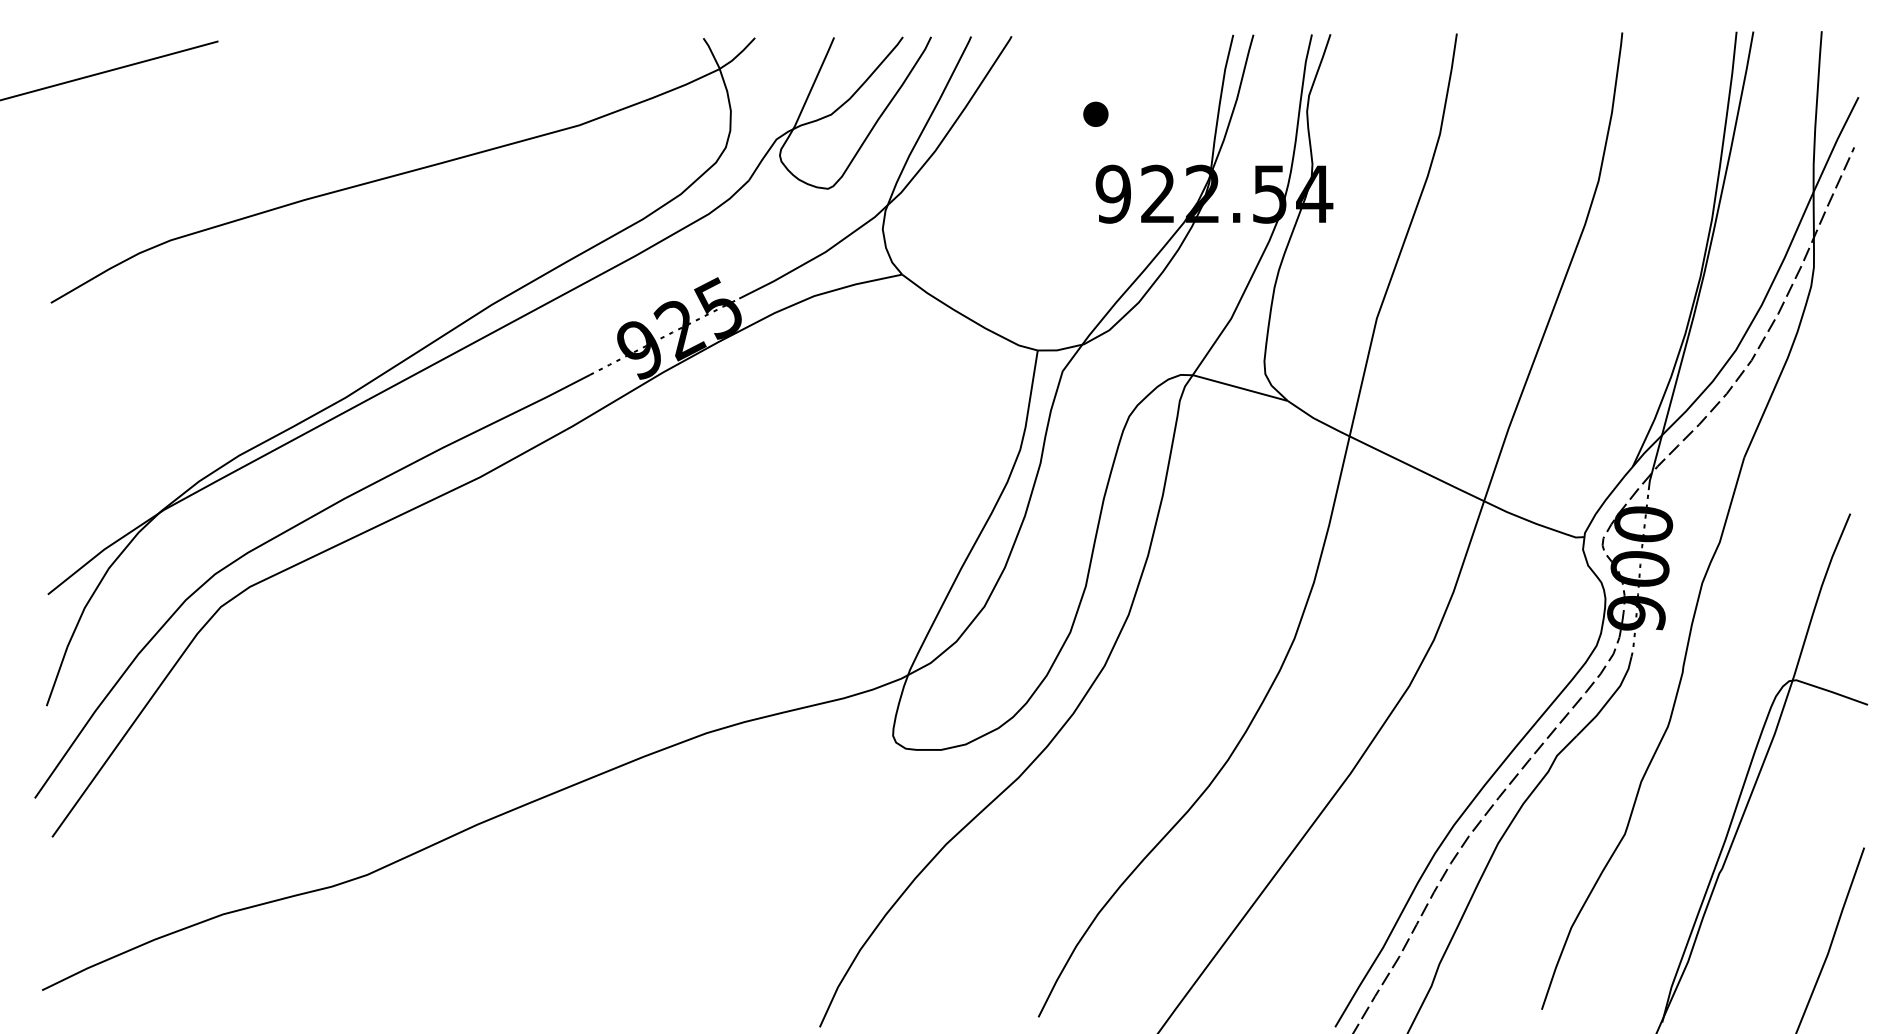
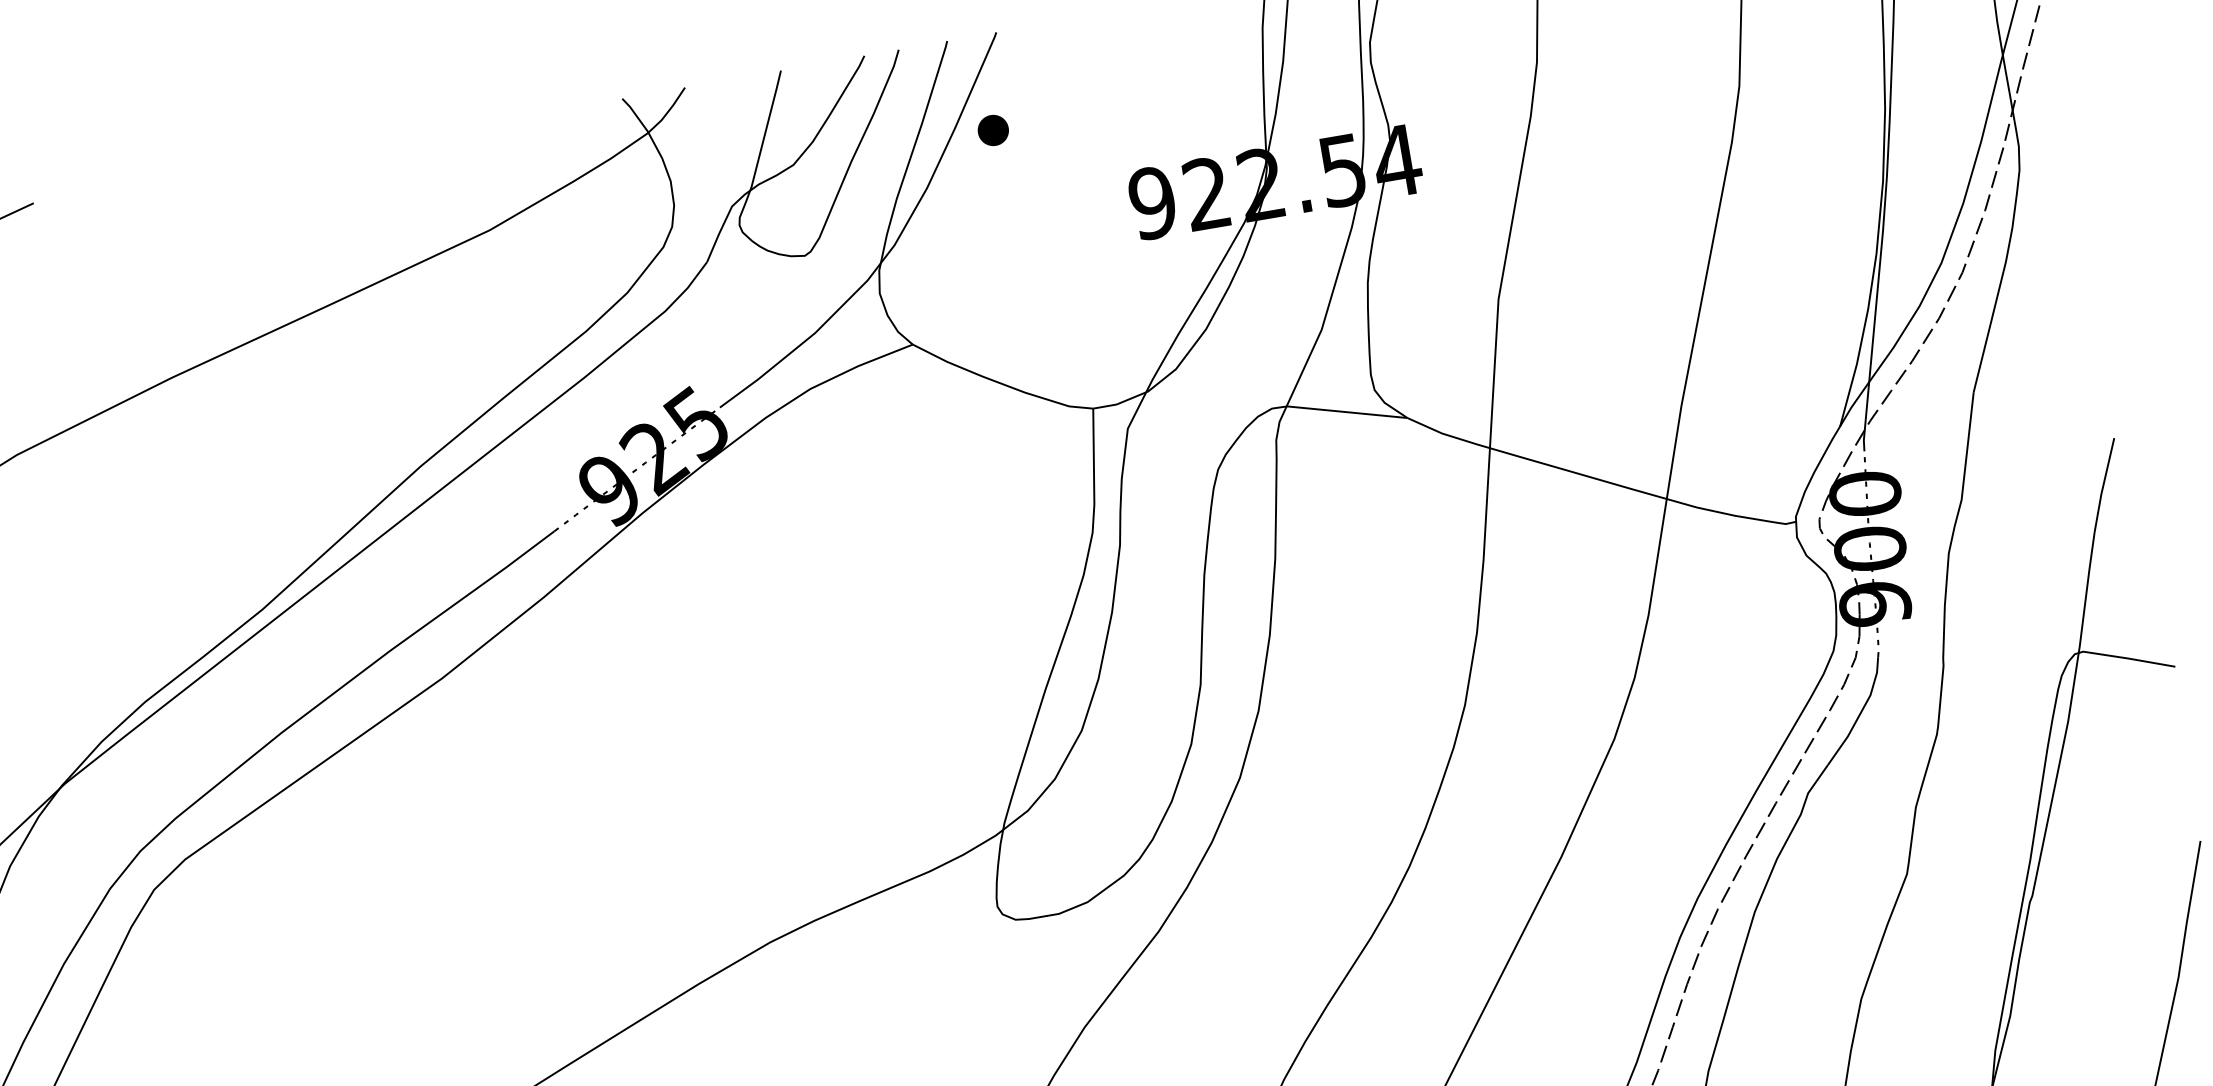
part: (1095, 113) -> (992, 129), moved

